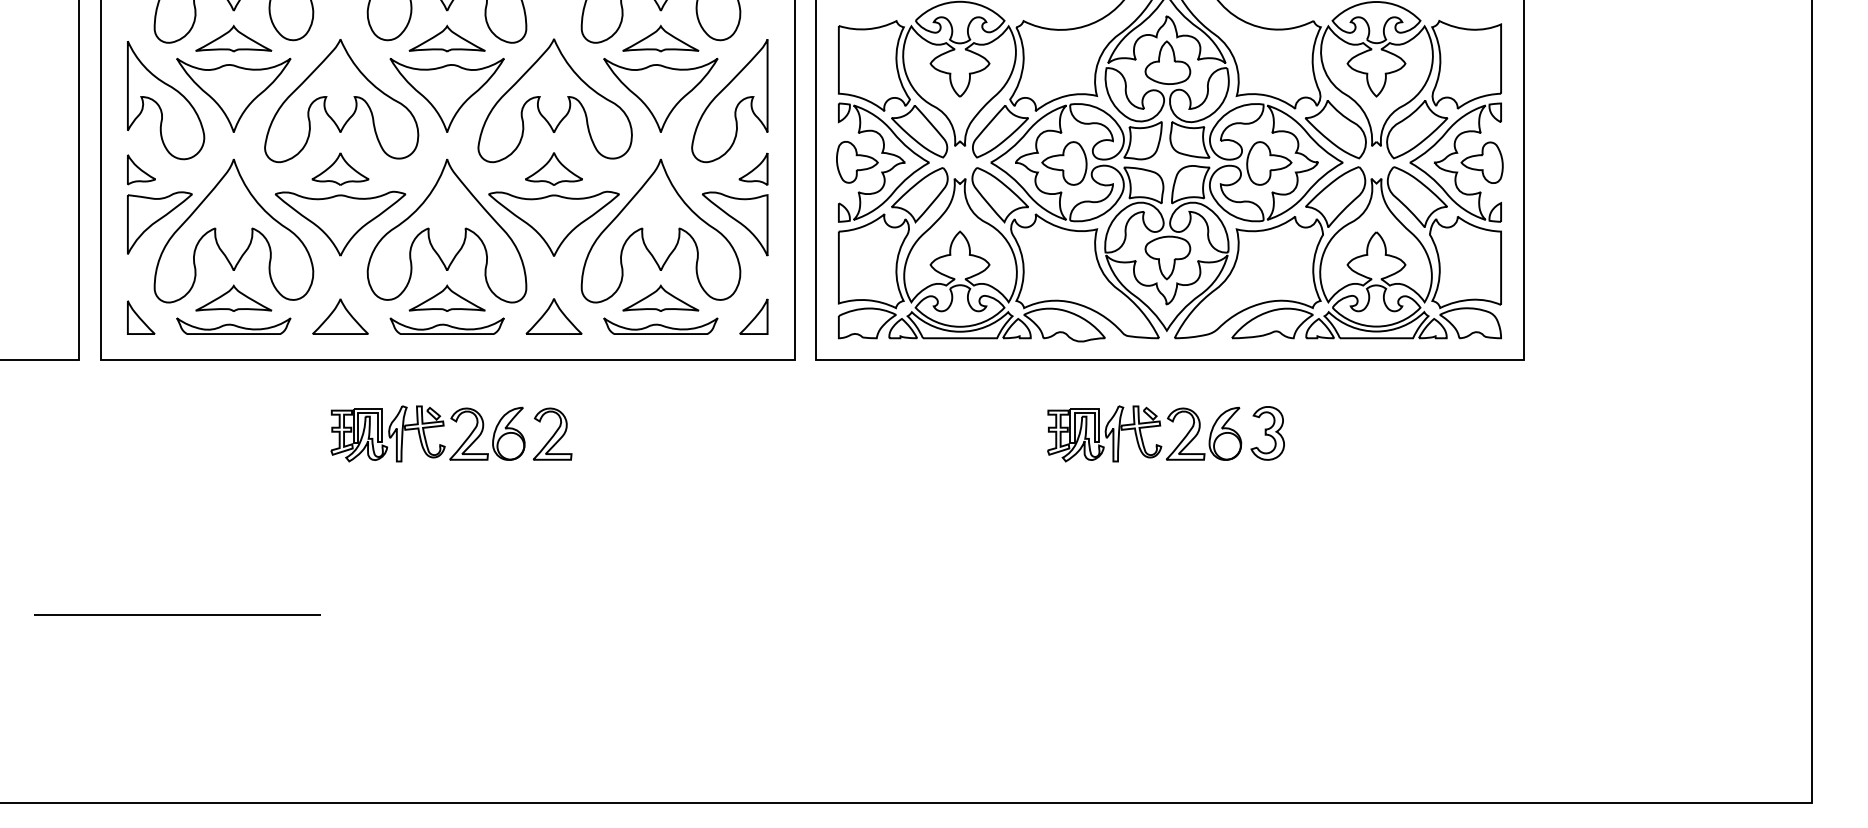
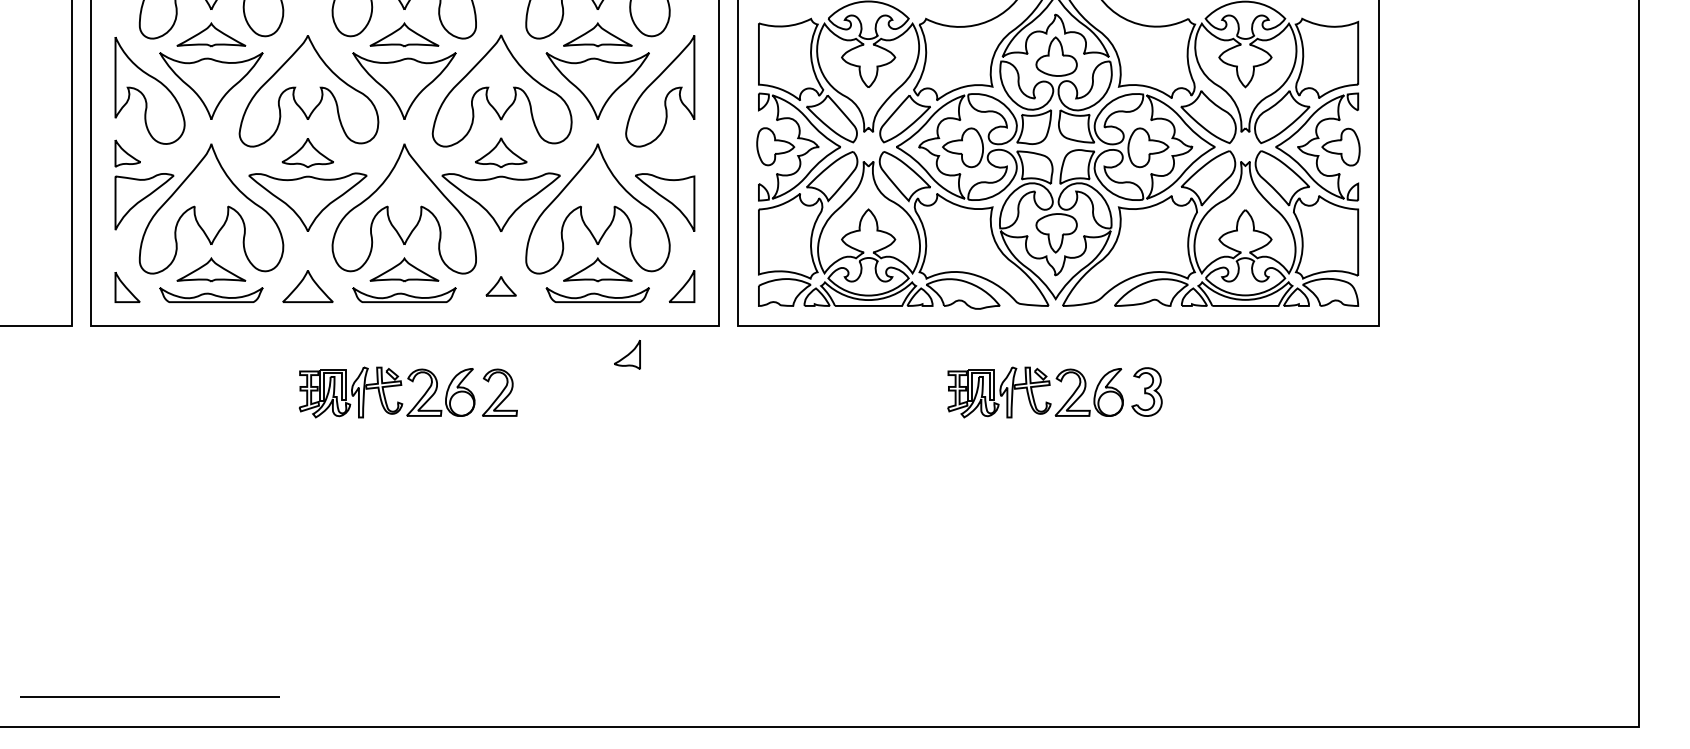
part: (753, 168) -> (627, 354), moved
part: (553, 316) -> (500, 286), size x0.6
line: (177, 614) -> (150, 697), moved

